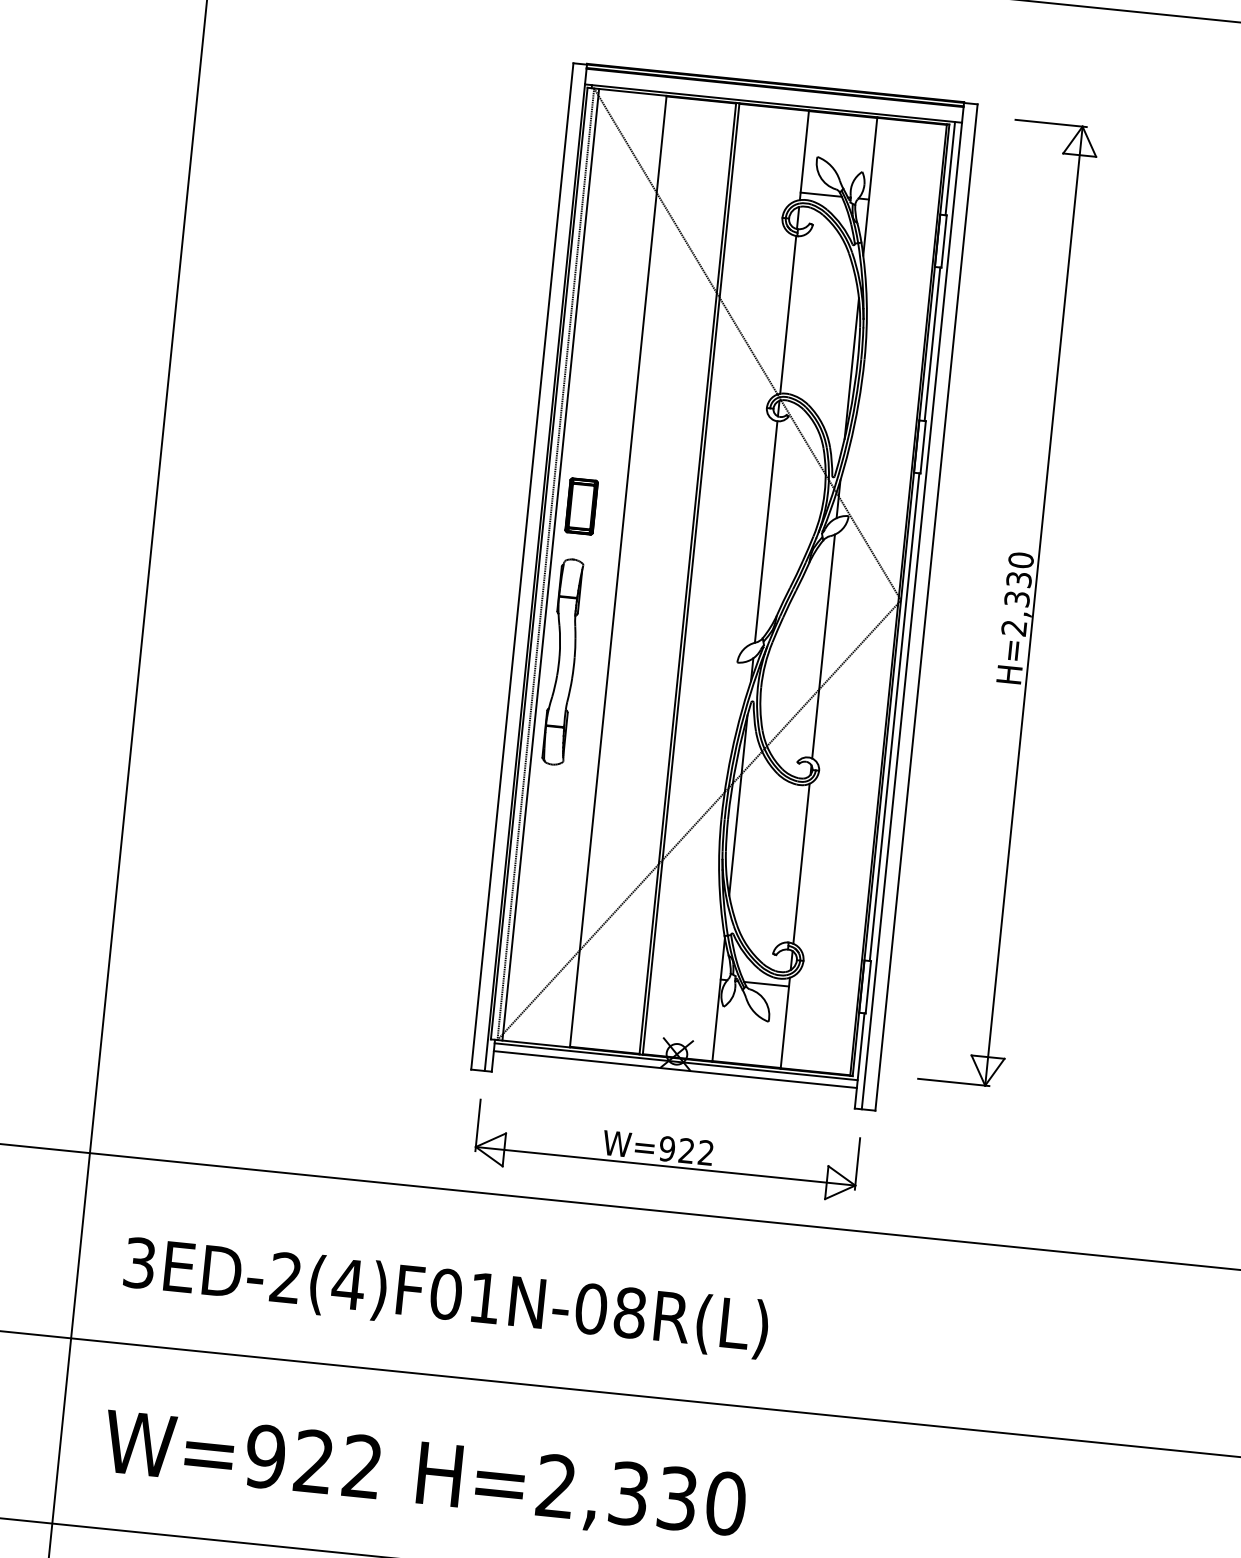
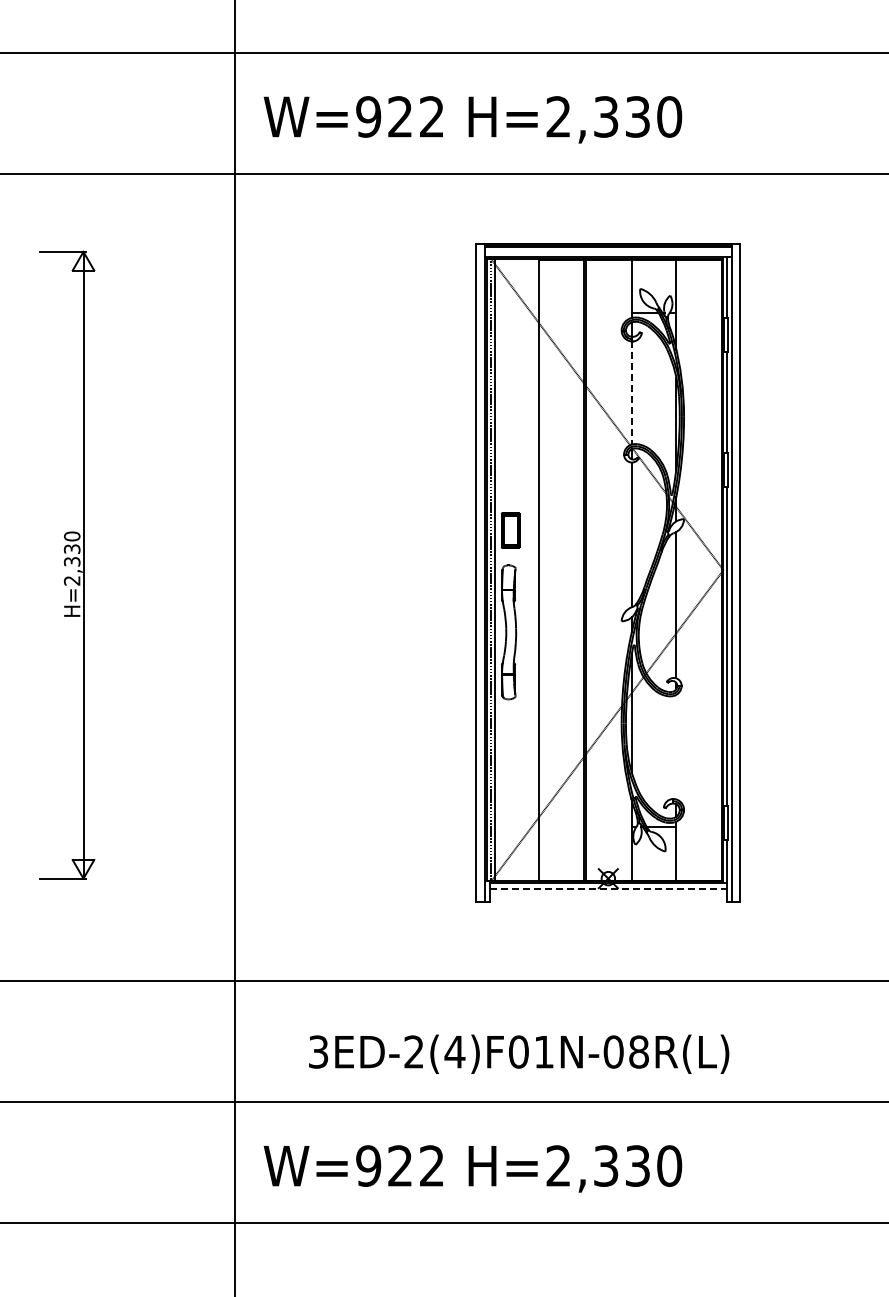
line: (787, 315) -> (631, 393), solid -> dashed
part: (1009, 602) -> (793, 564), removed
line: (801, 862) -> (676, 746), removed
line: (675, 1069) -> (608, 888), solid -> dashed
part: (667, 1150) -> (608, 941), removed
text: (446, 1296) -> (519, 1053), moved

